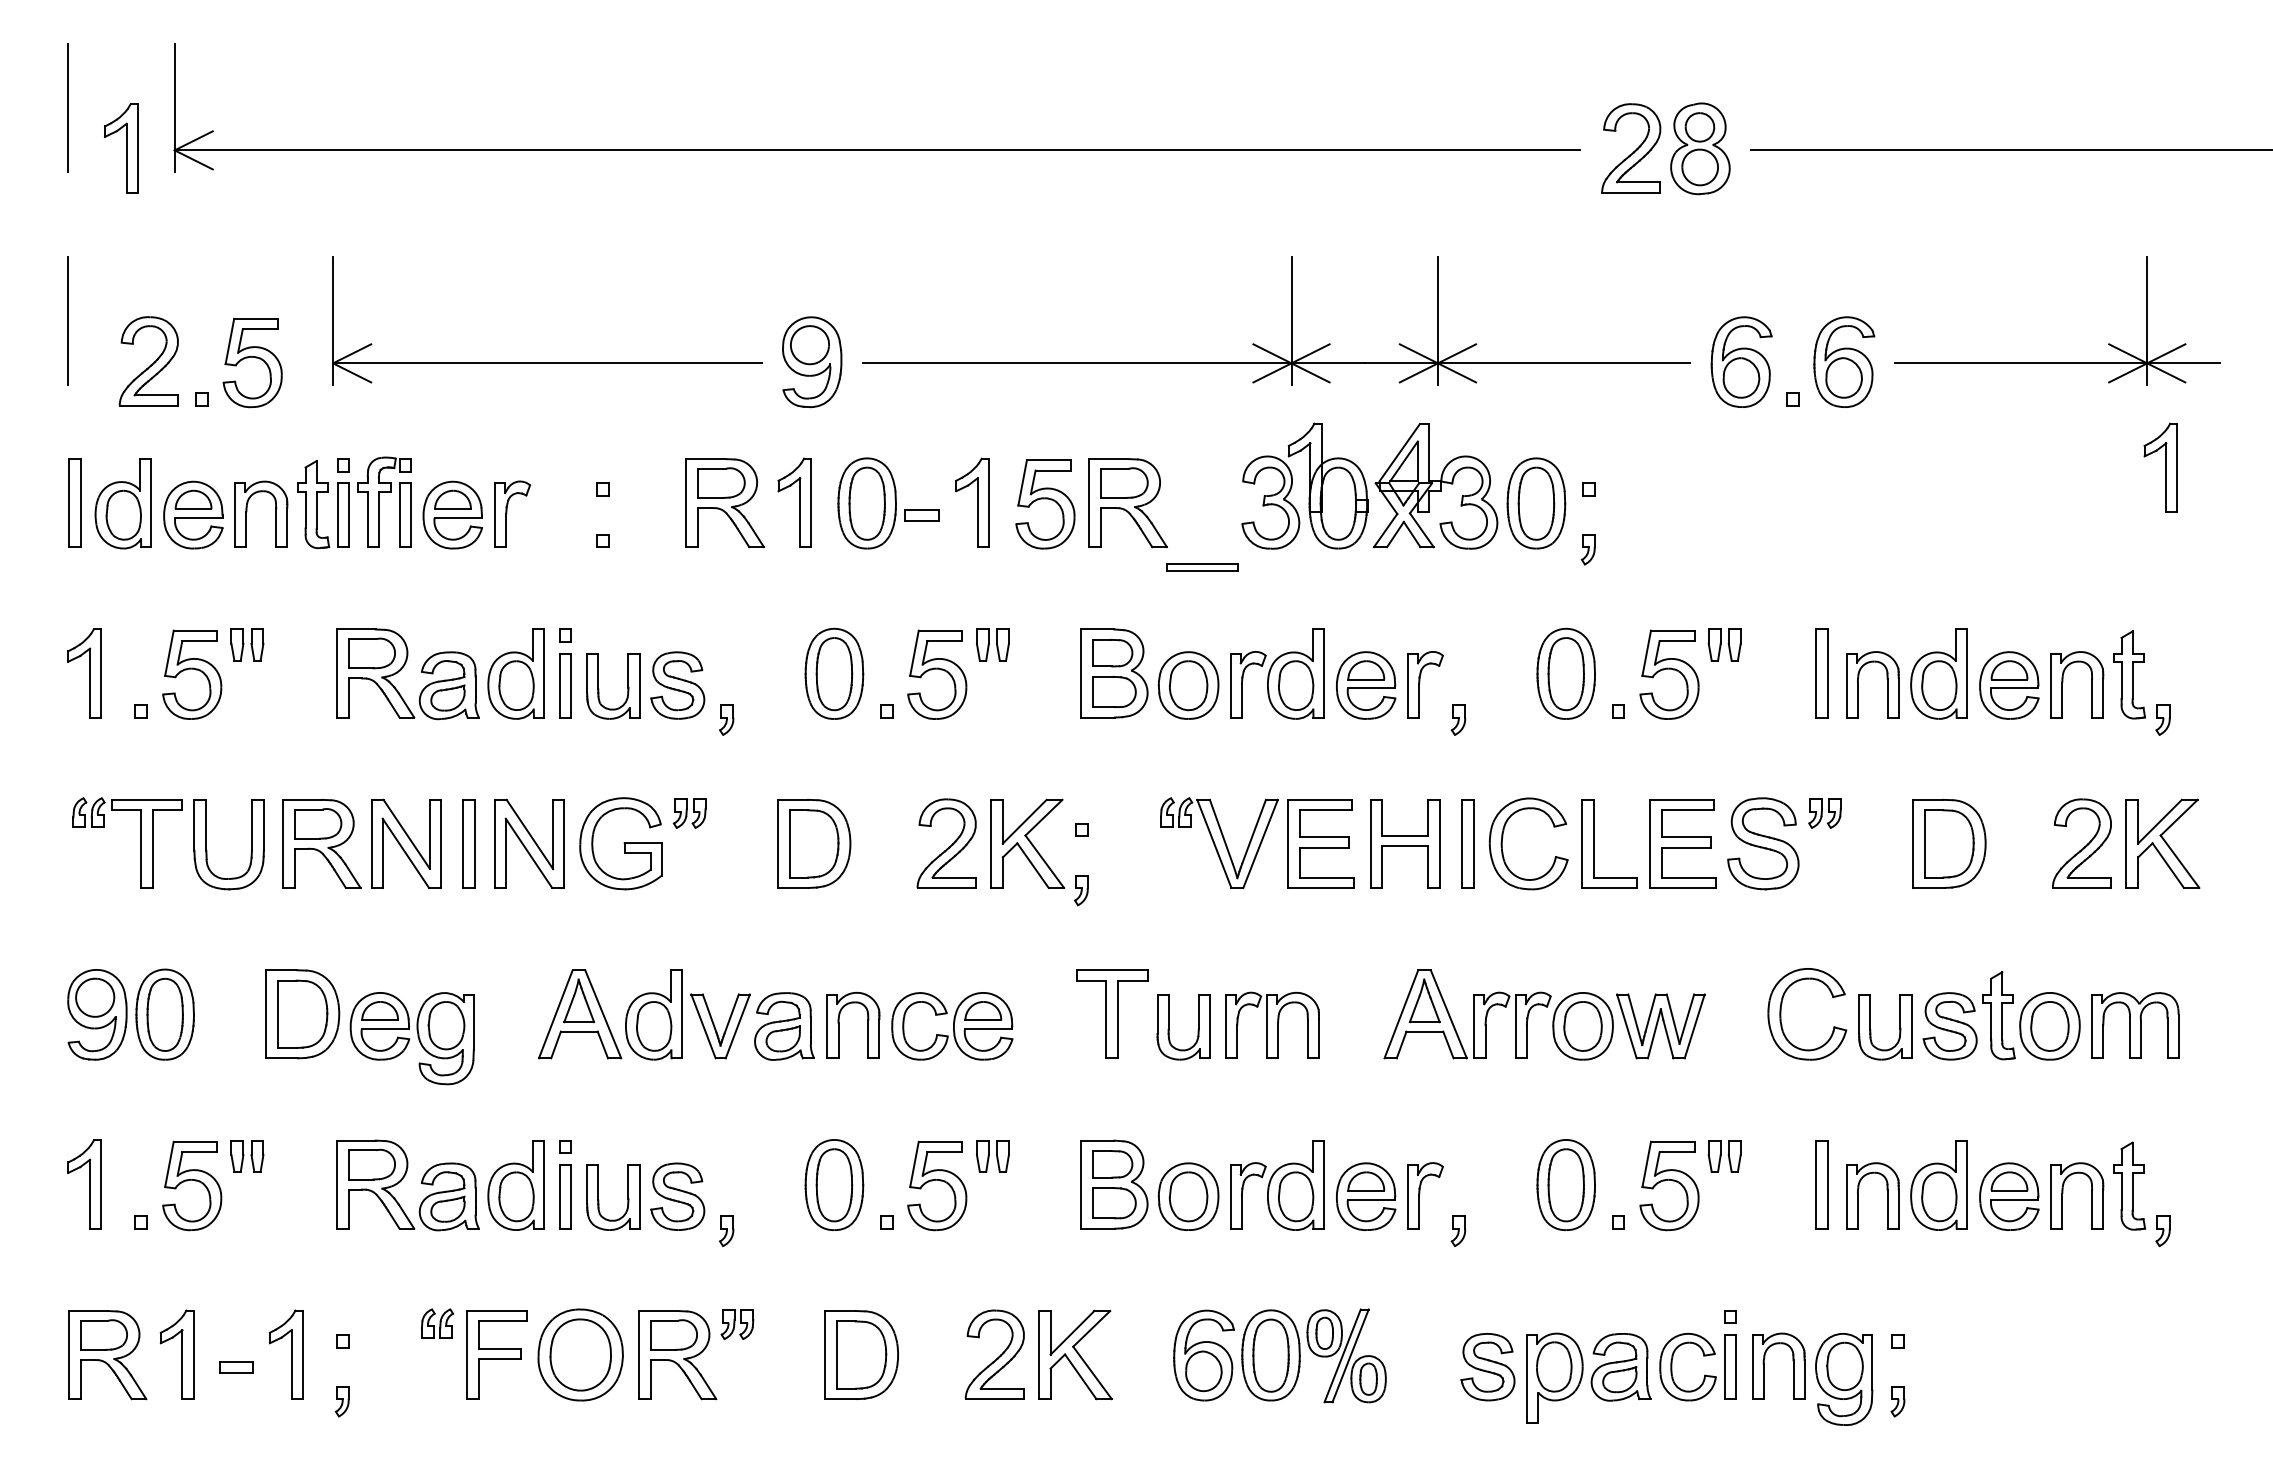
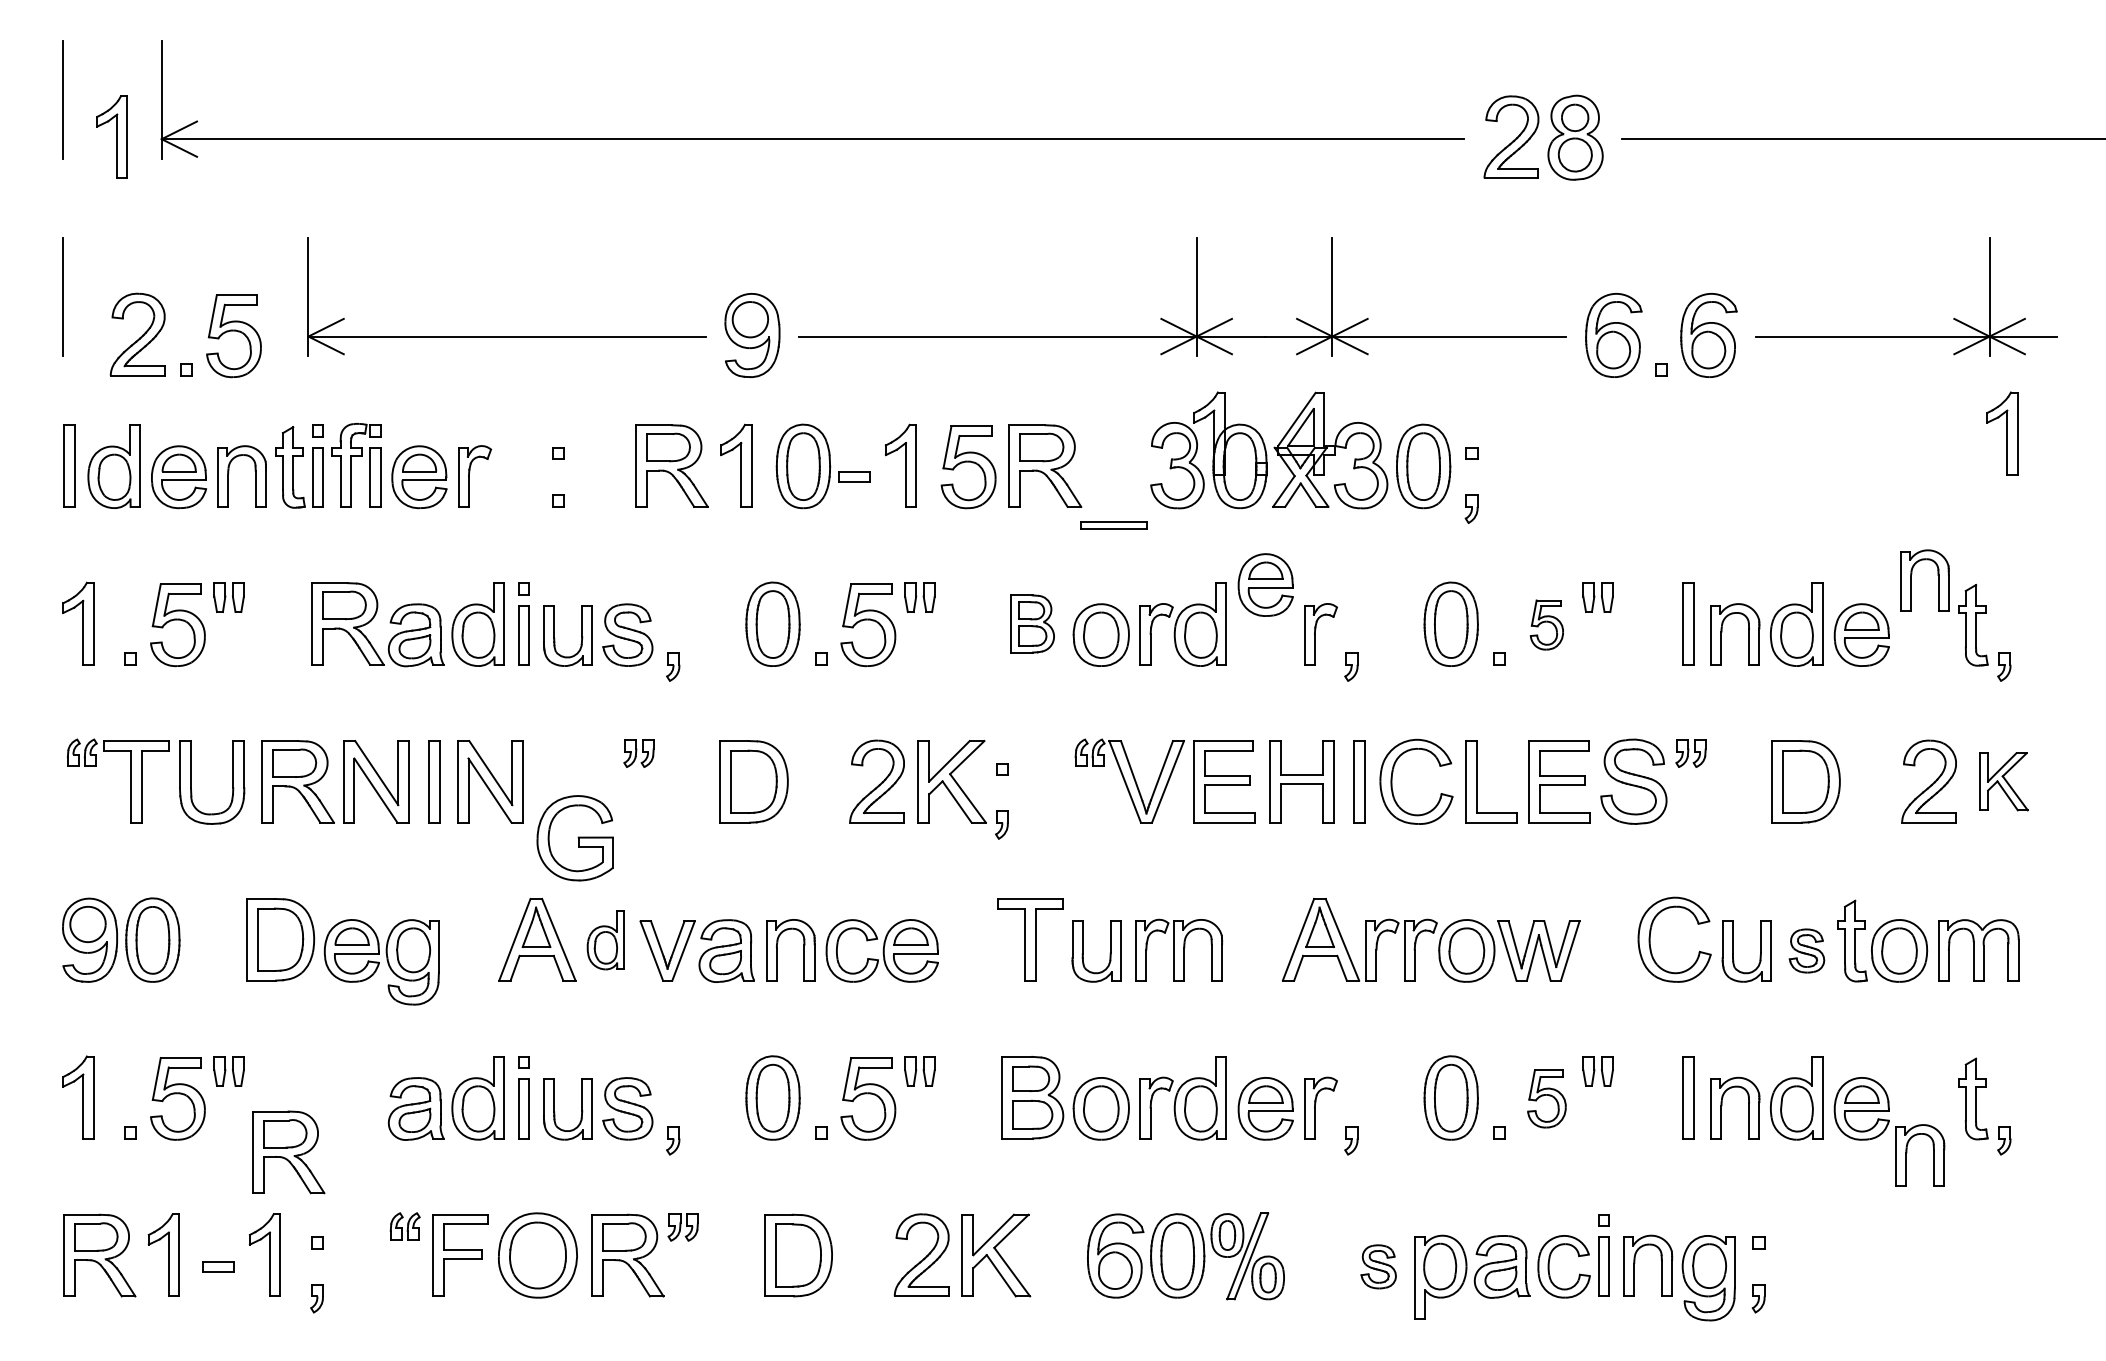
part: (1114, 673) -> (1032, 623), size x0.7
part: (1669, 674) -> (1546, 624), size x0.6
part: (2091, 684) -> (1937, 580), moved
part: (1366, 685) -> (1266, 585), moved
part: (620, 843) -> (574, 838), moved
part: (2162, 843) -> (2003, 781), size x0.7
part: (653, 1014) -> (605, 939), size x0.7
part: (1949, 1026) -> (1806, 951), size x0.7
part: (375, 1184) -> (288, 1152), moved
part: (1669, 1185) -> (1546, 1098), size x0.7
part: (2091, 1195) -> (1933, 1154), moved
part: (1487, 1367) -> (1378, 1267), size x0.7

